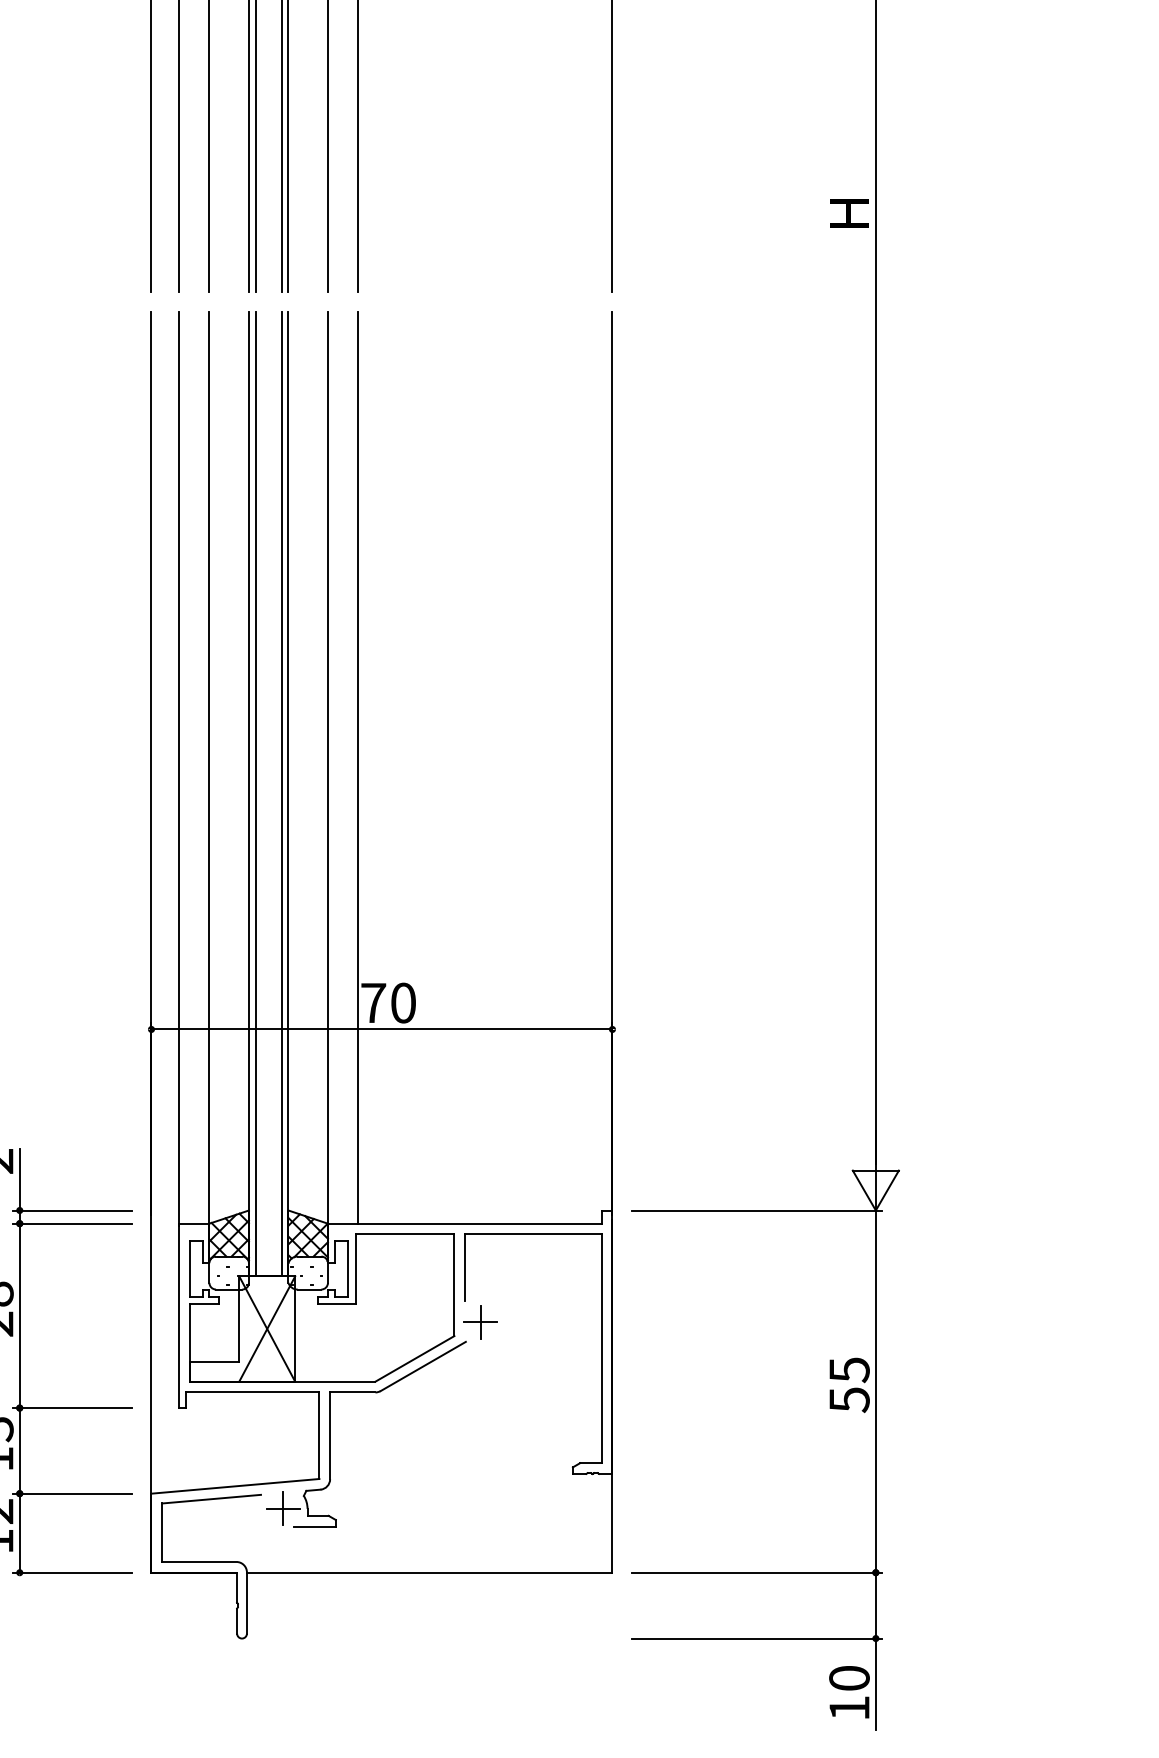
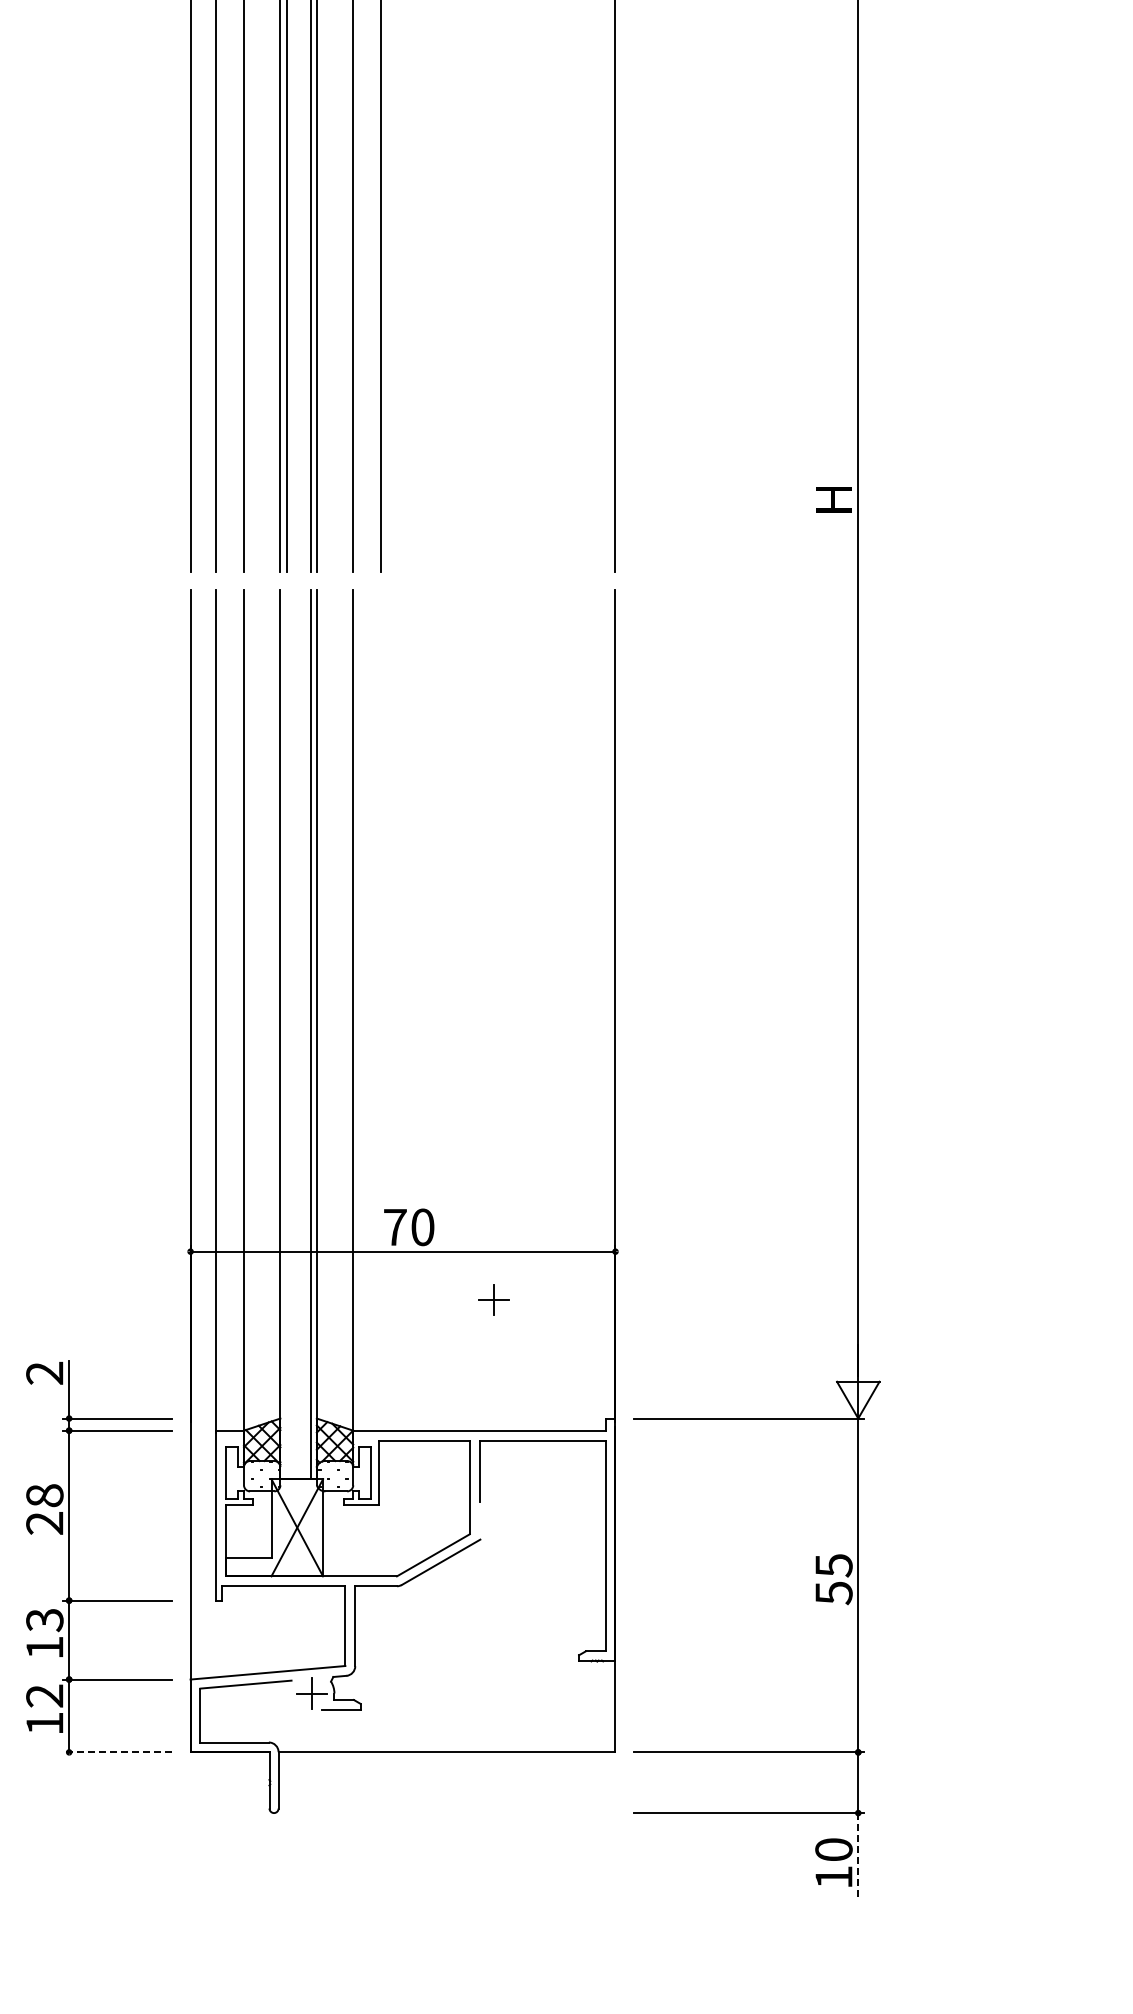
line: (358, 766) -> (381, 1009), removed
line: (255, 793) -> (286, 1034), removed
part: (480, 1322) -> (493, 1299), moved
line: (72, 1572) -> (117, 1752), solid -> dashed
line: (876, 1683) -> (858, 1854), solid -> dashed

